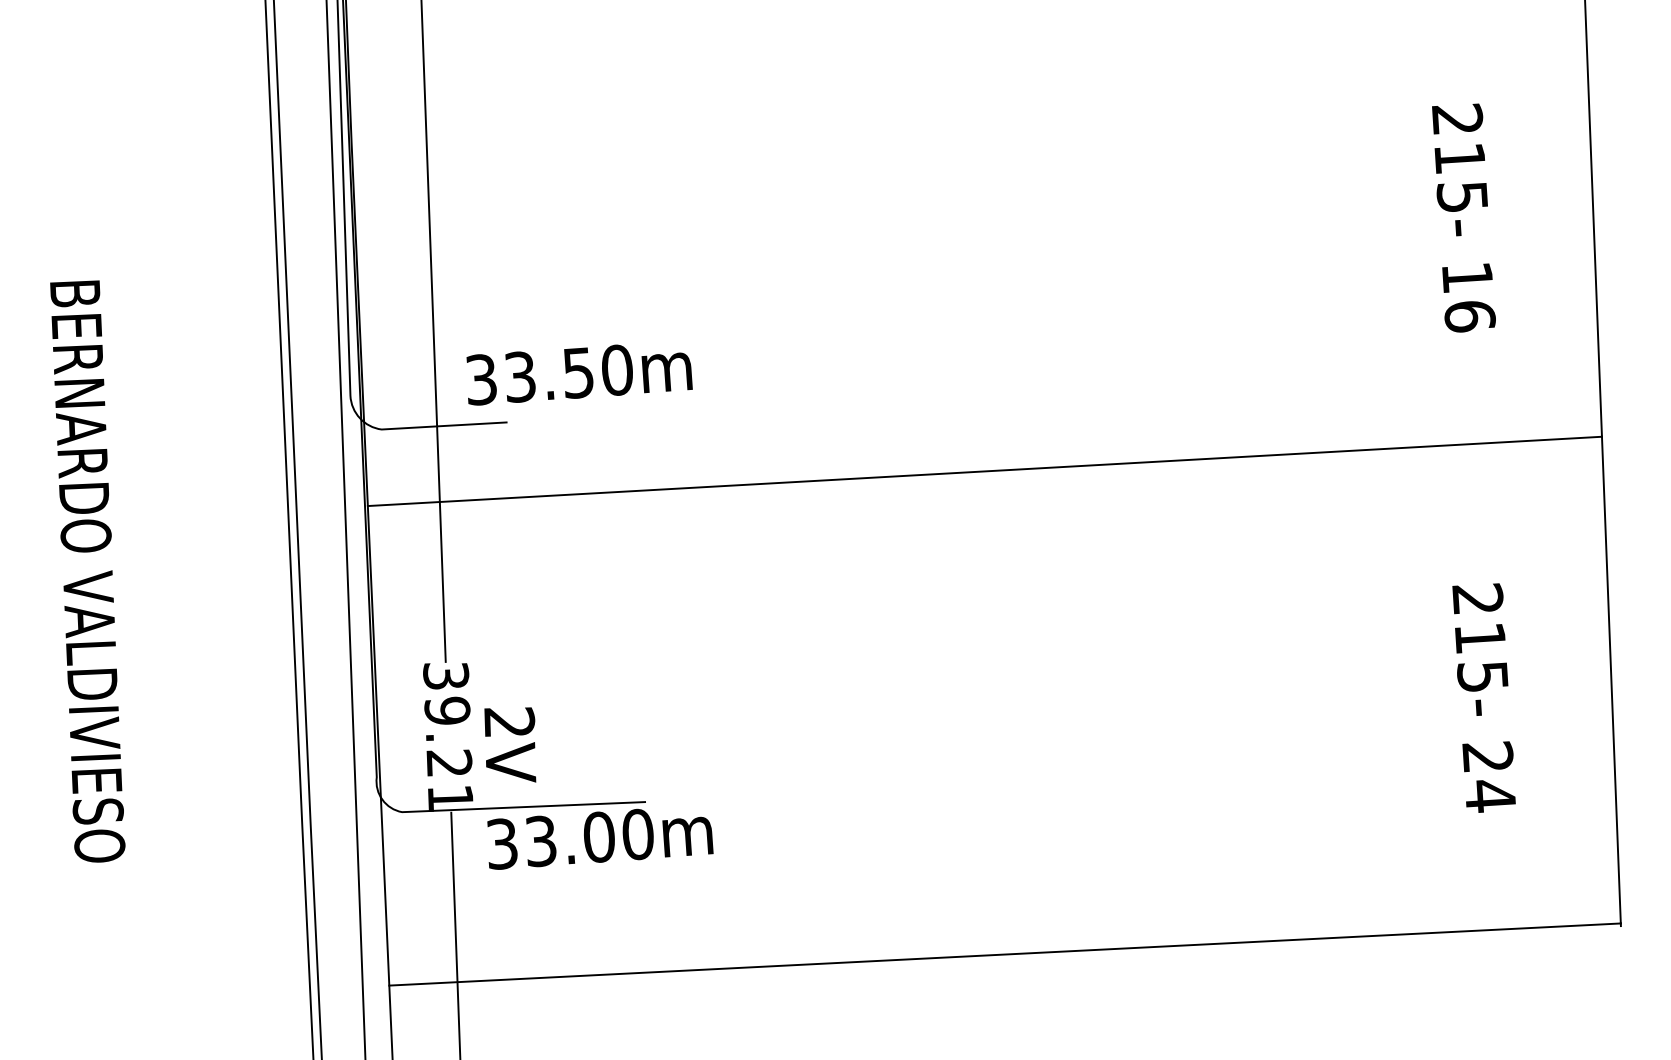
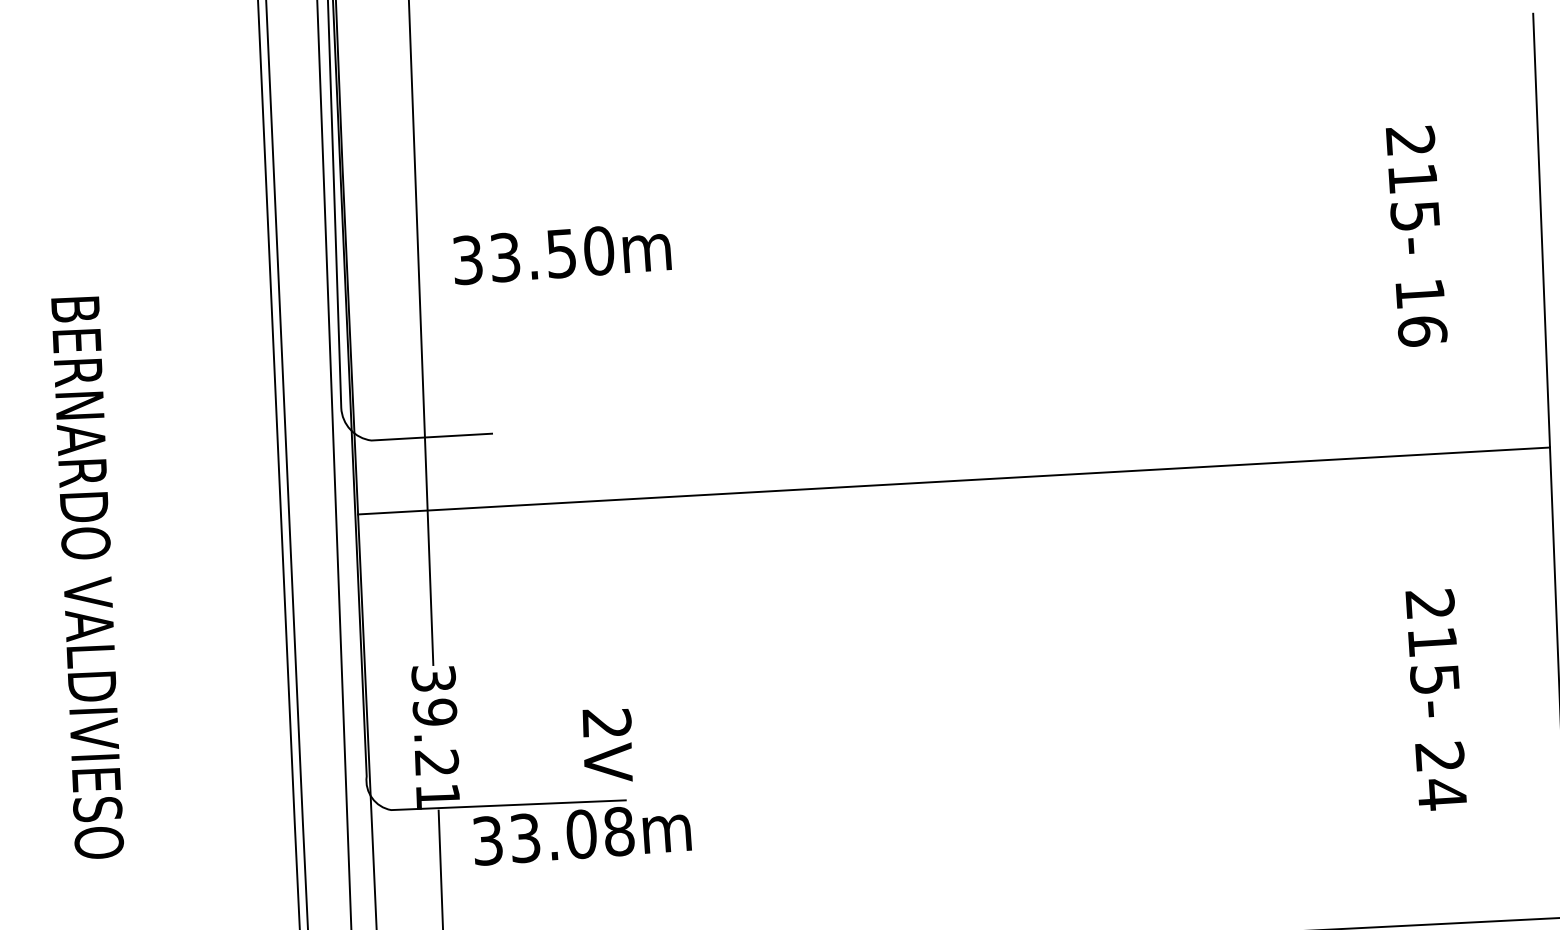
text: (579, 374) -> (562, 255), moved
text: (510, 744) -> (607, 744), moved
text: (638, 834) -> (619, 831), 33.00m -> 33.08m

